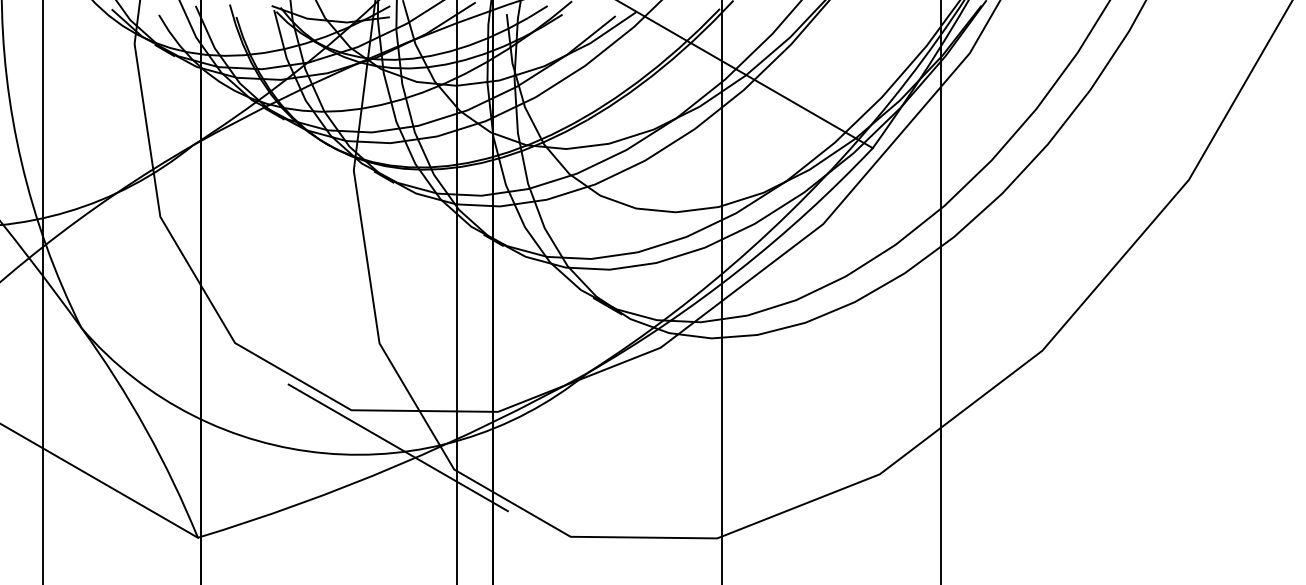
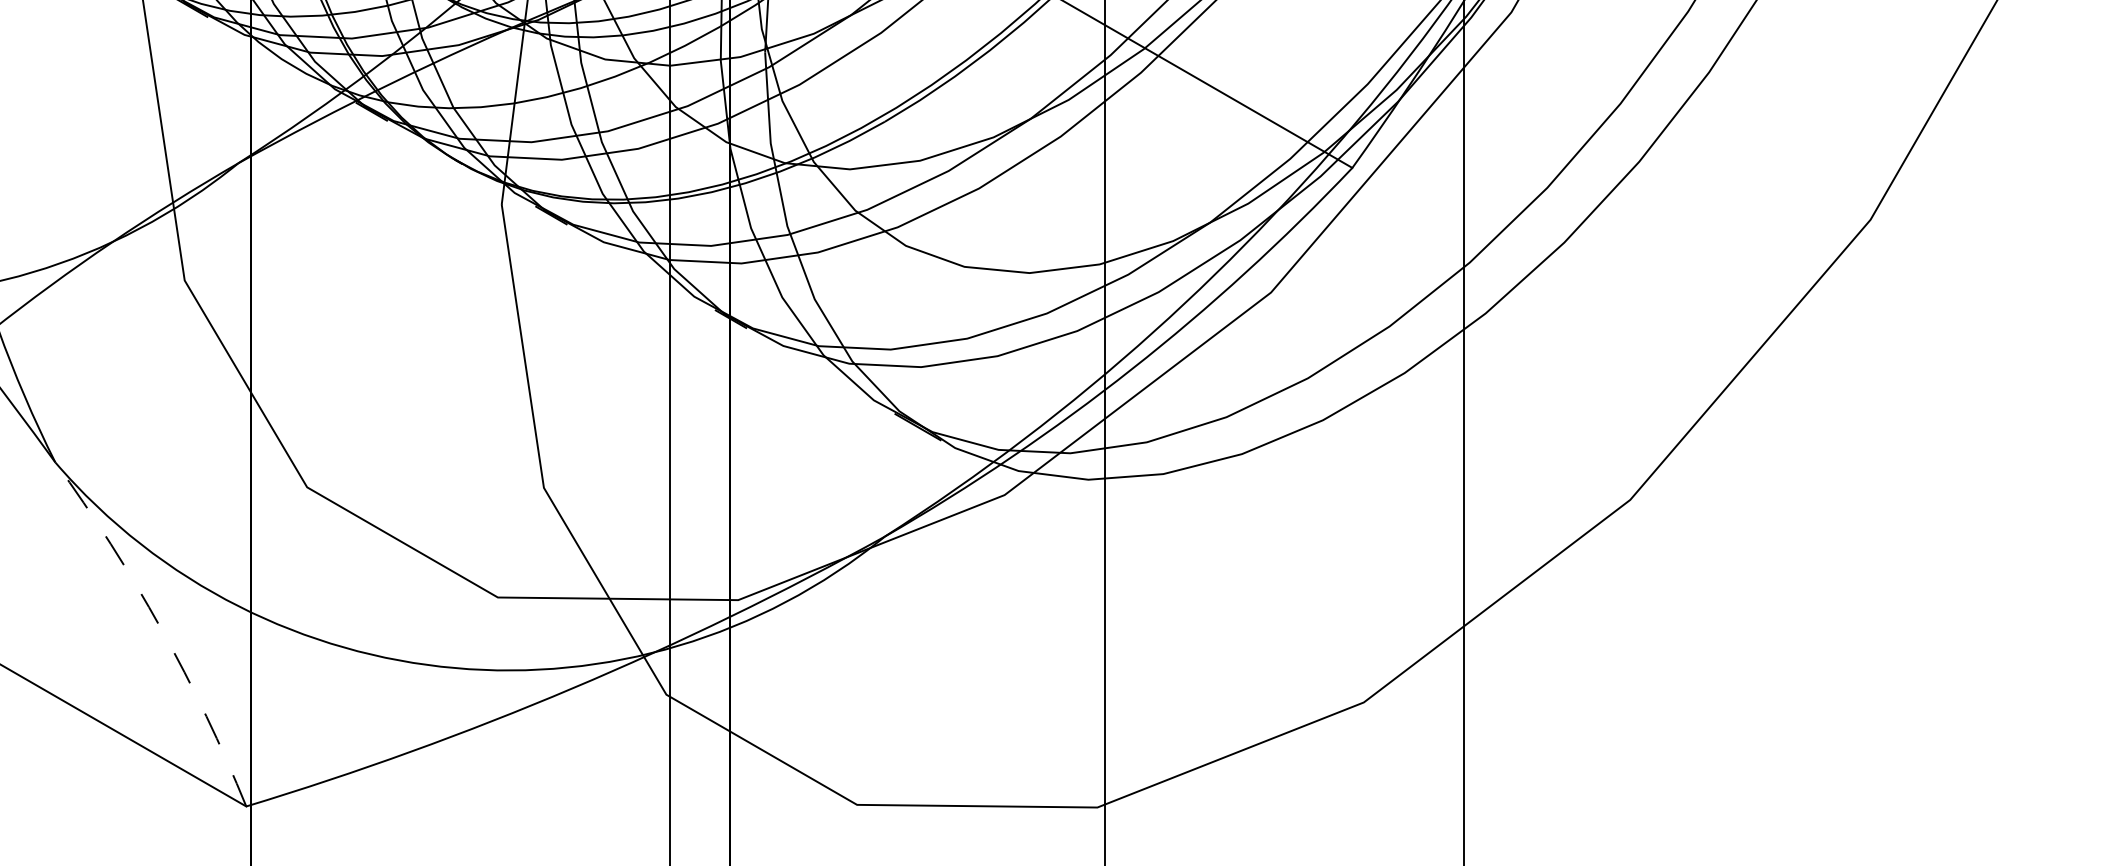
arc: (145, 429) -> (160, 629), solid -> dashed
line: (397, 447) -> (573, 658), removed

